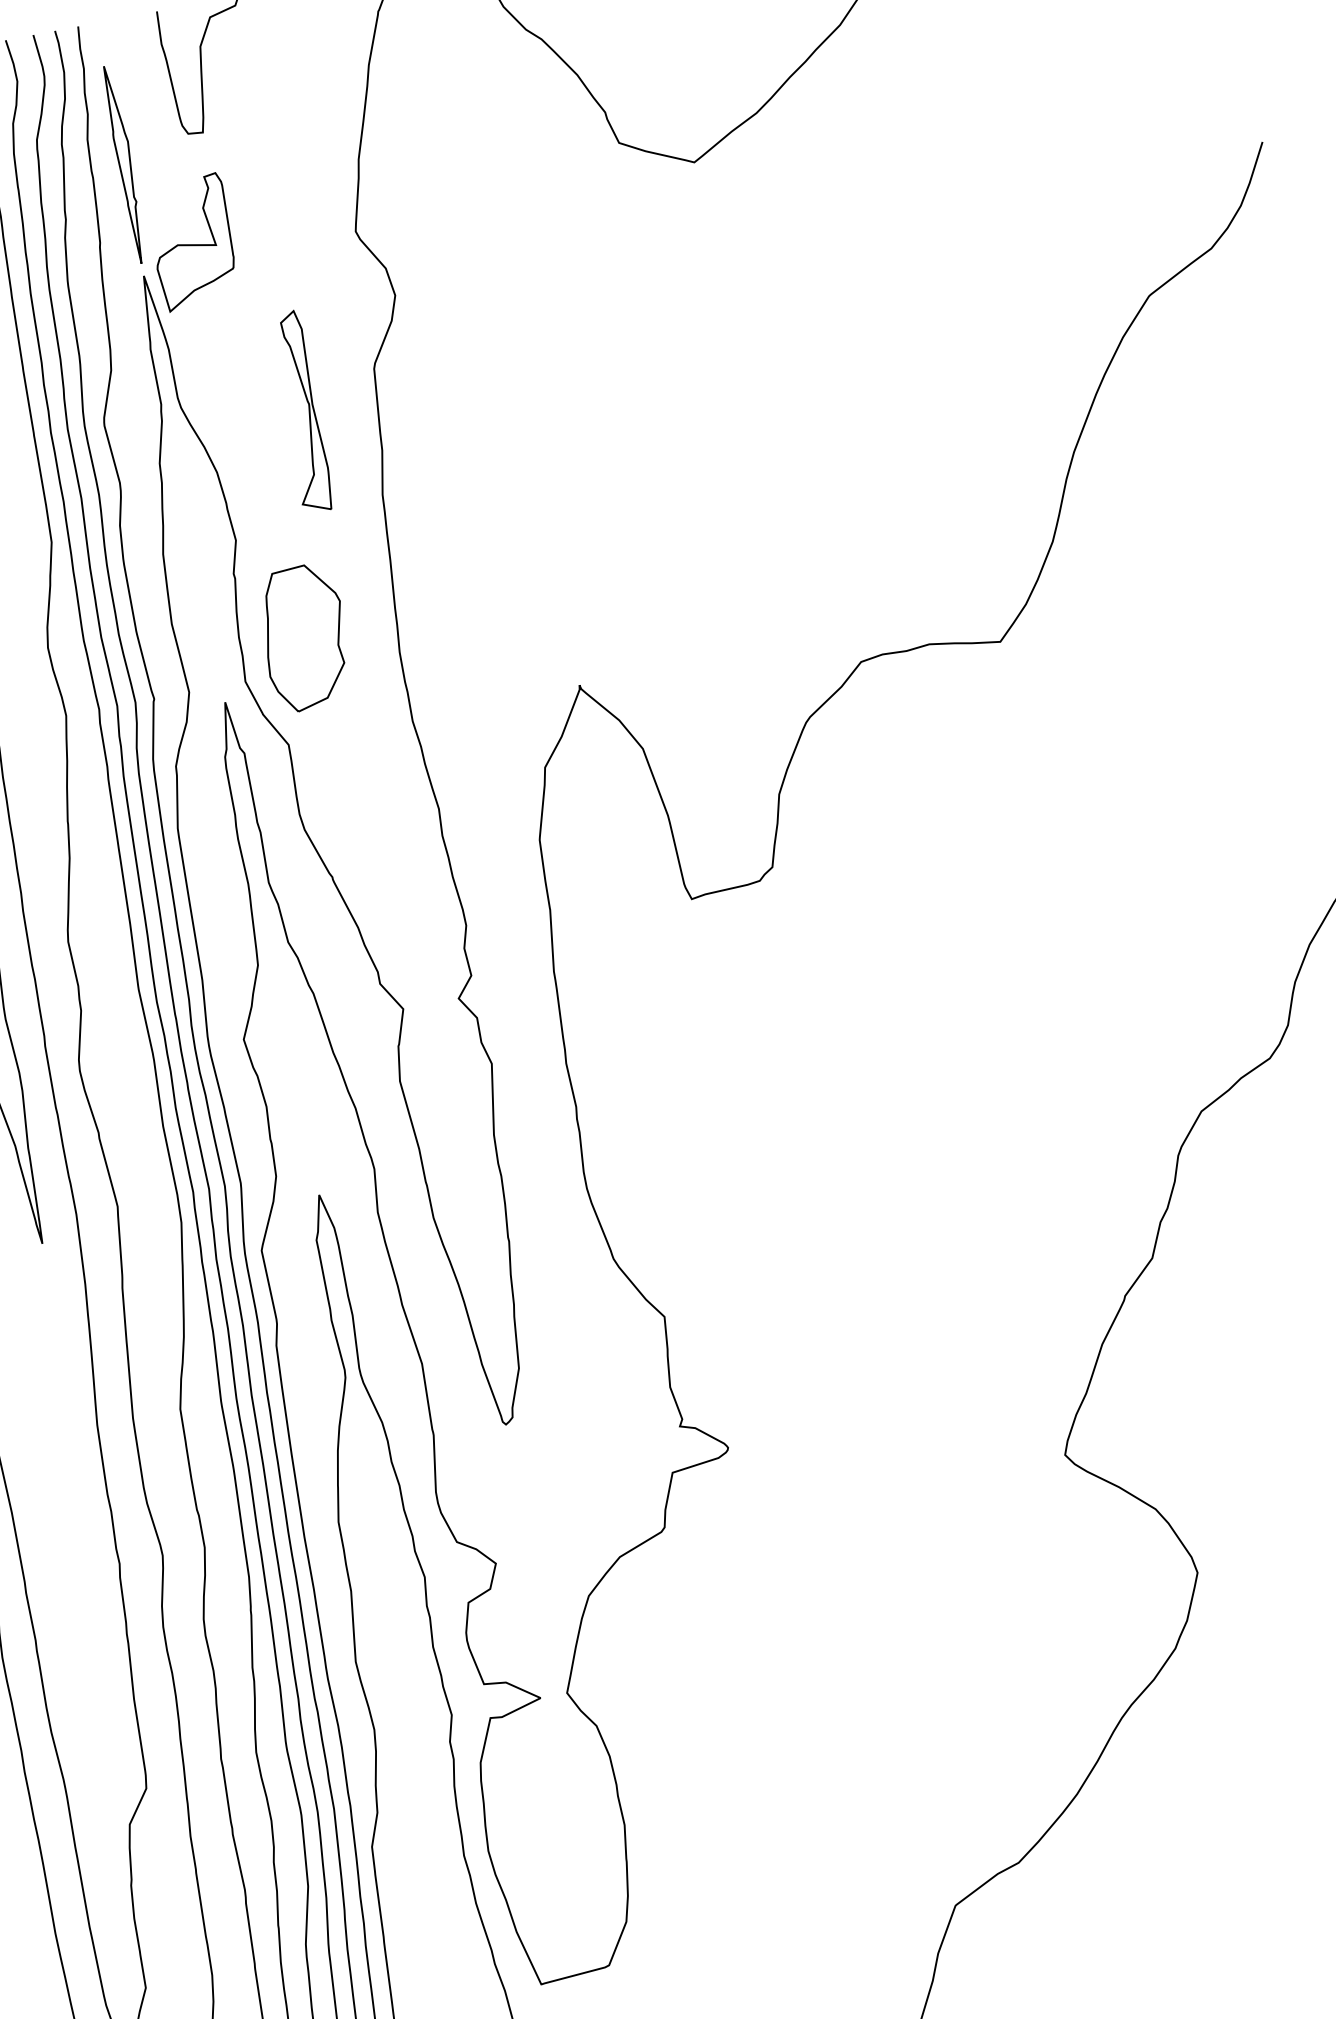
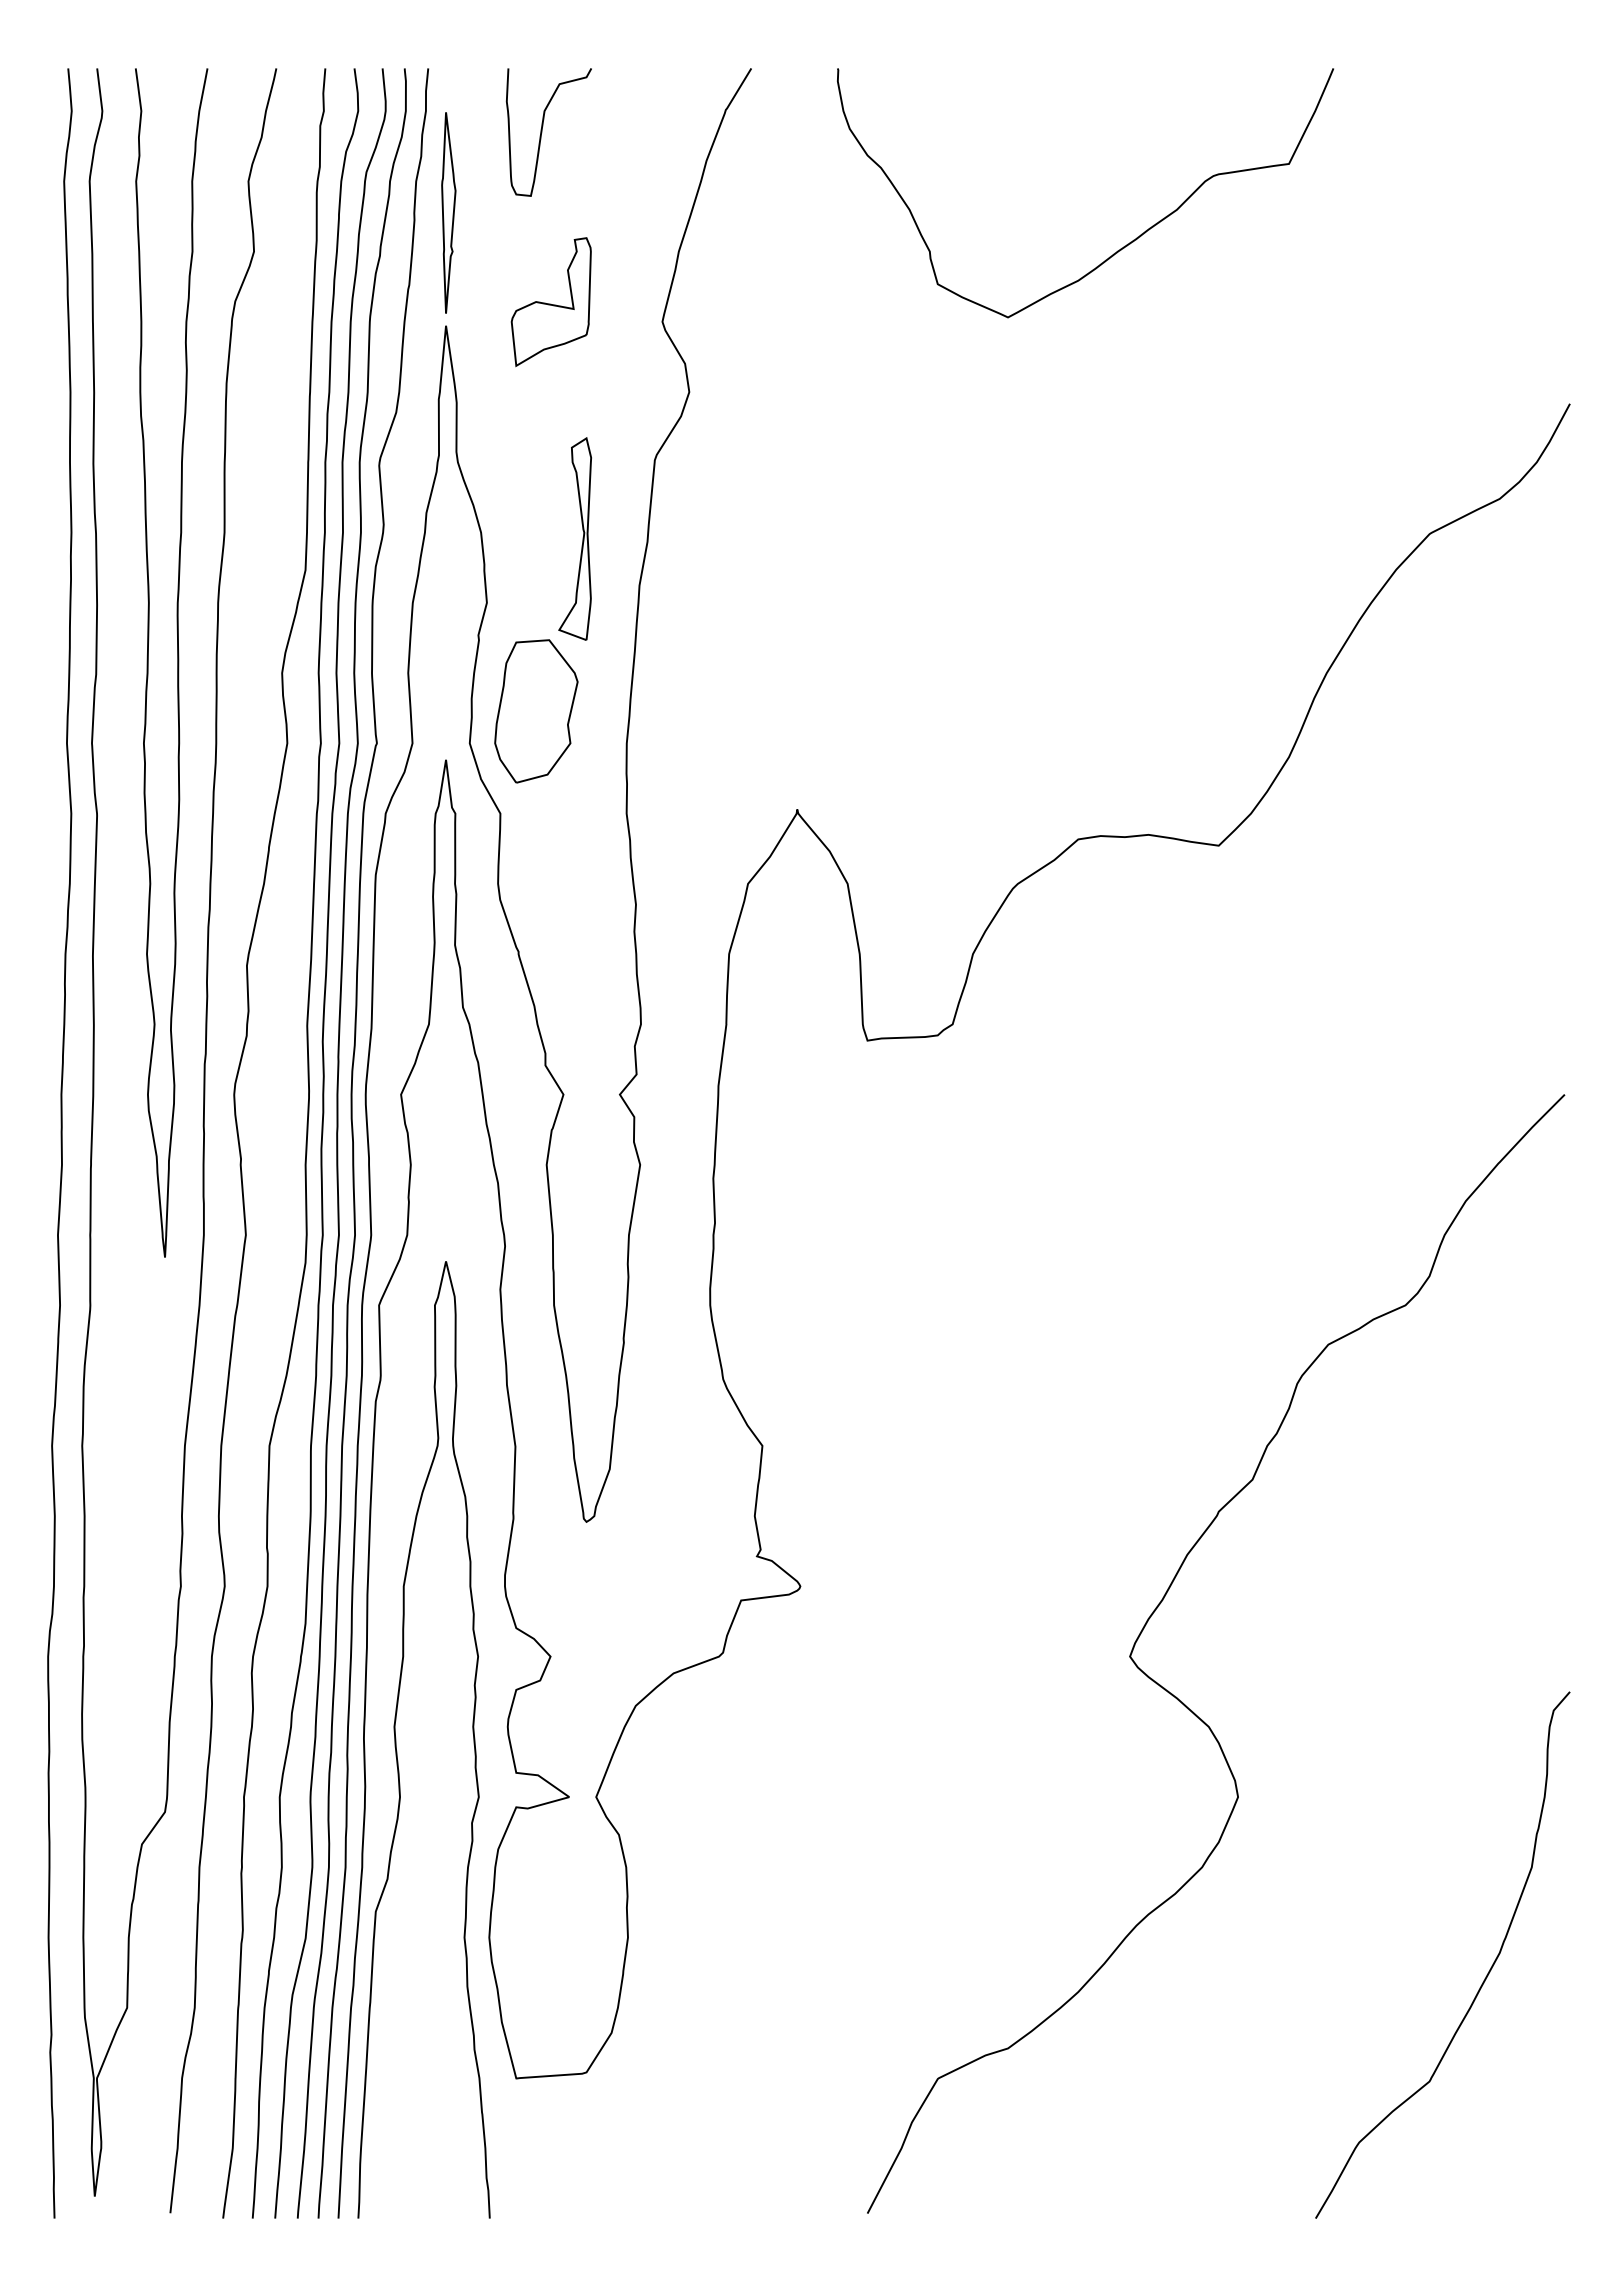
part: (192, 243) -> (550, 302), moved
part: (308, 410) -> (582, 538), moved

